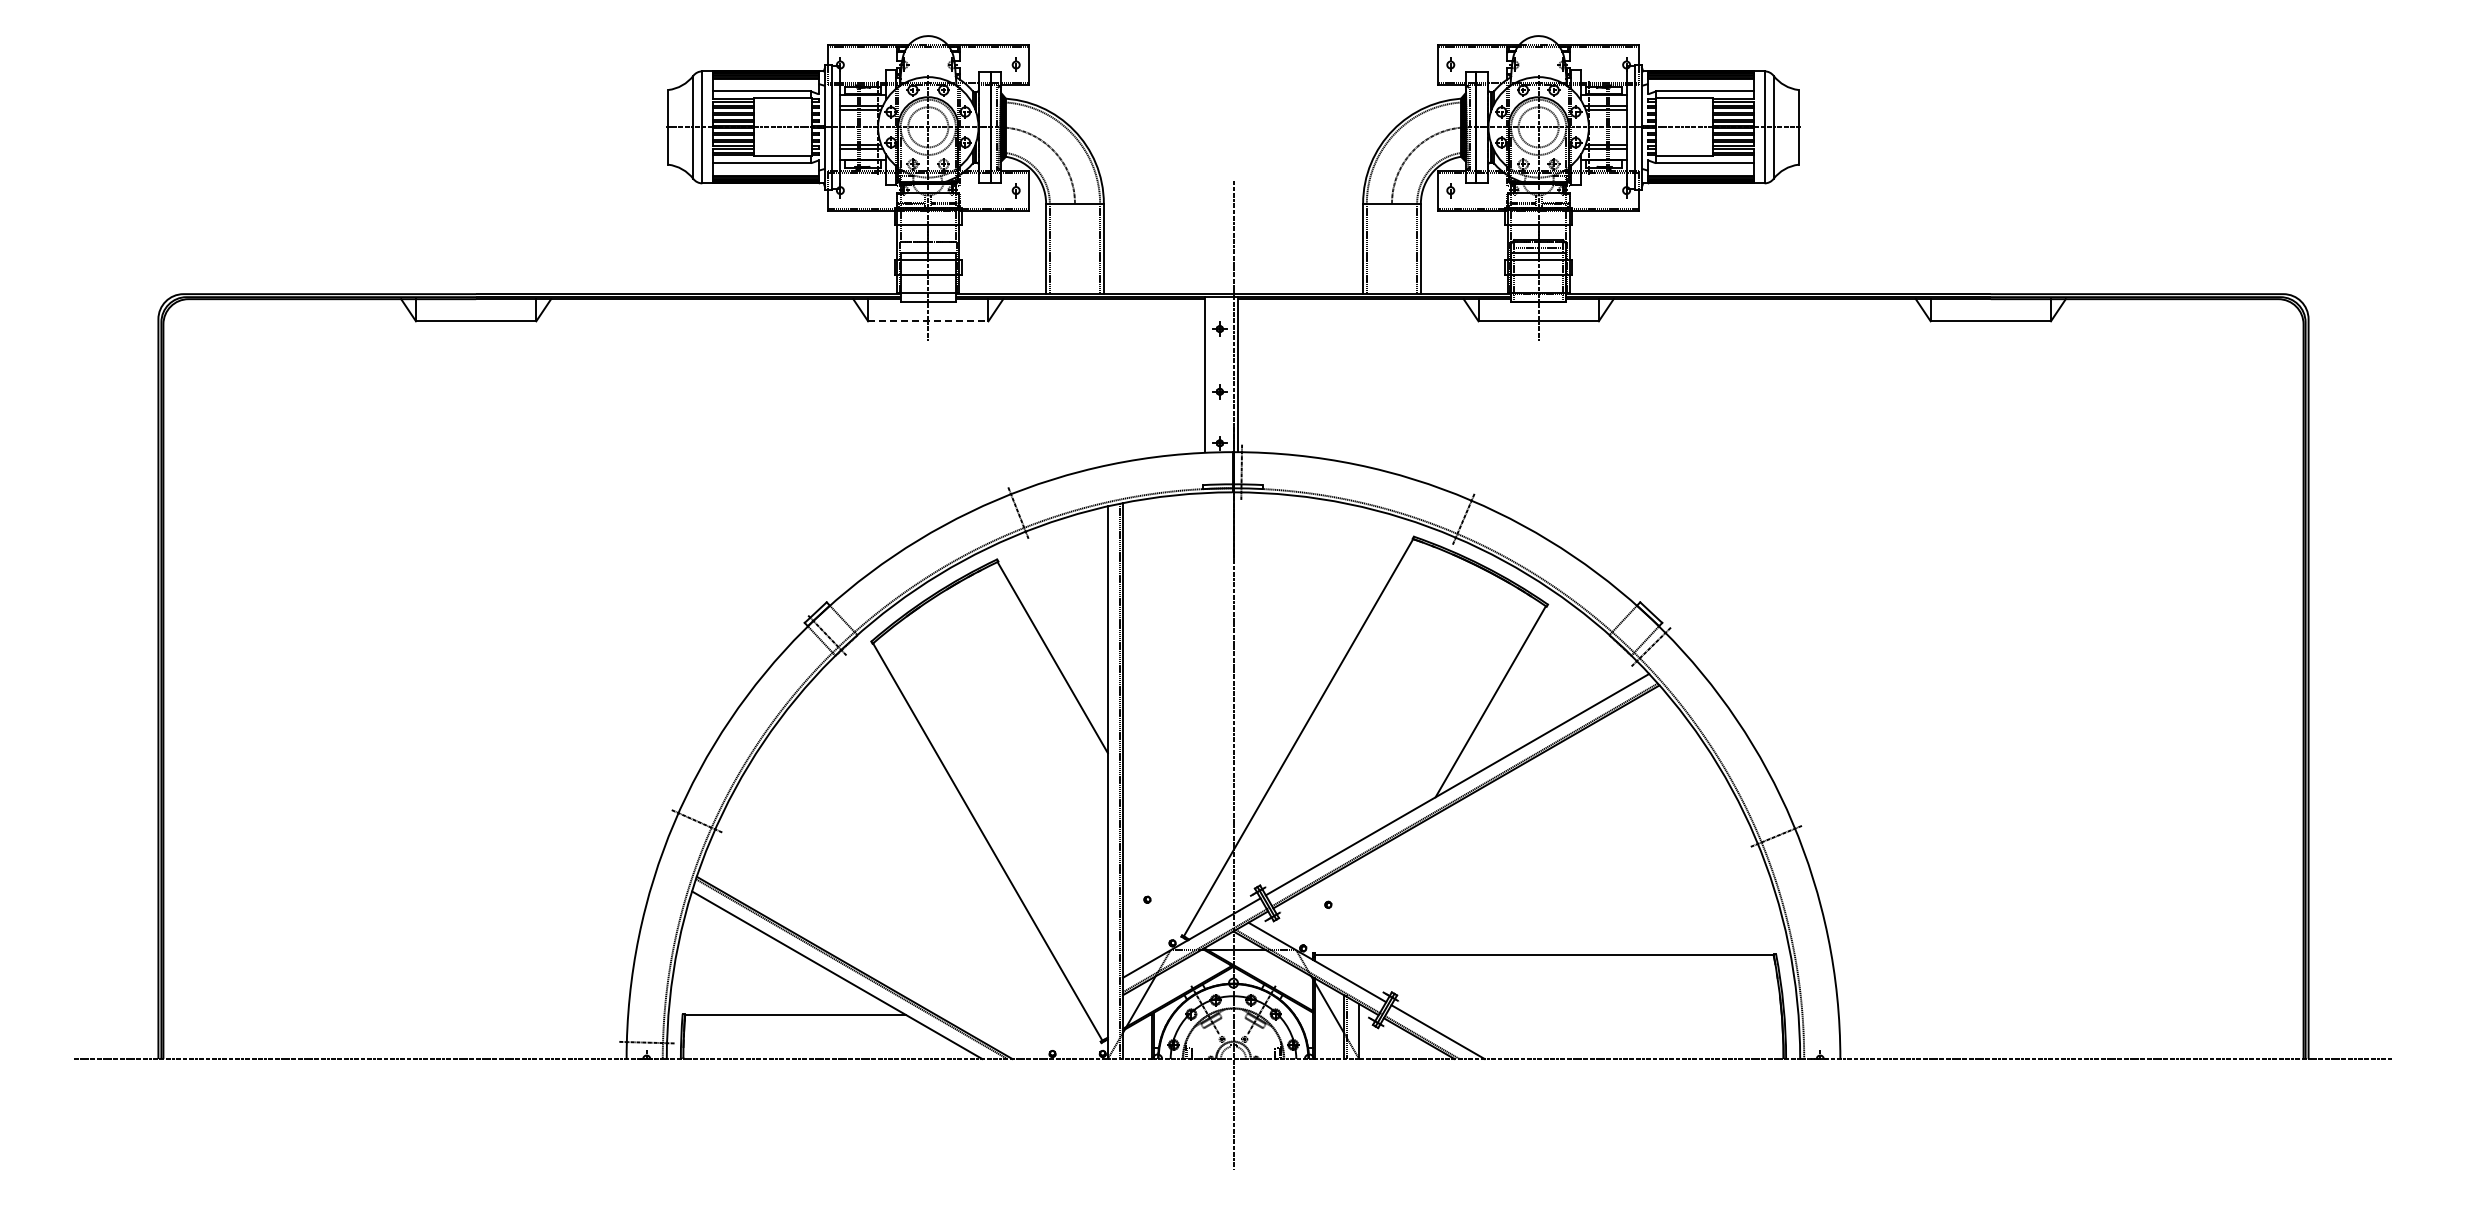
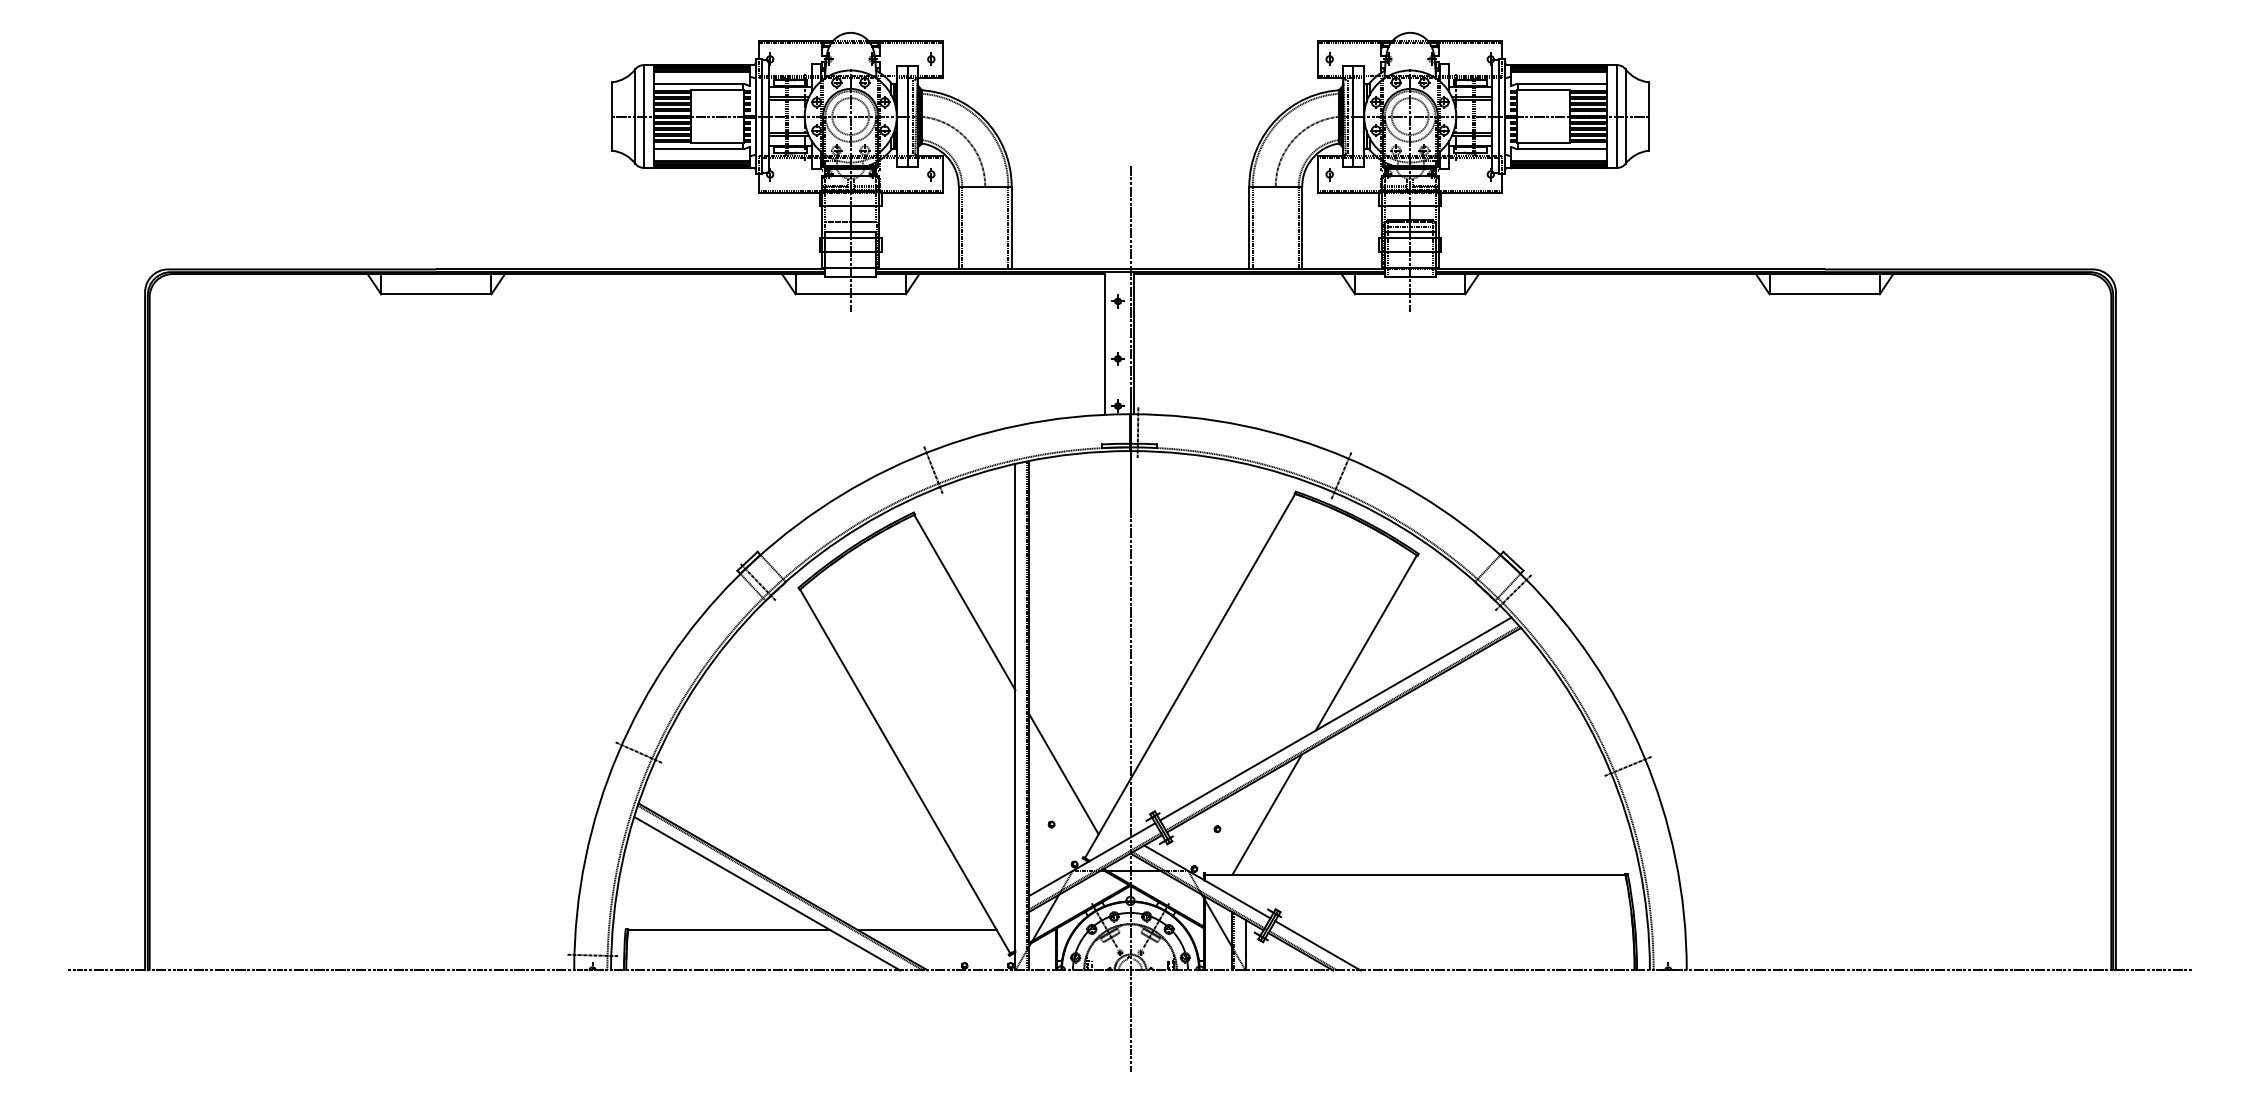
line: (928, 321) -> (850, 294), dashed -> solid
line: (1160, 844) -> (1063, 773), added
line: (1382, 888) -> (1267, 814), added
line: (1011, 1014) -> (927, 929), added

